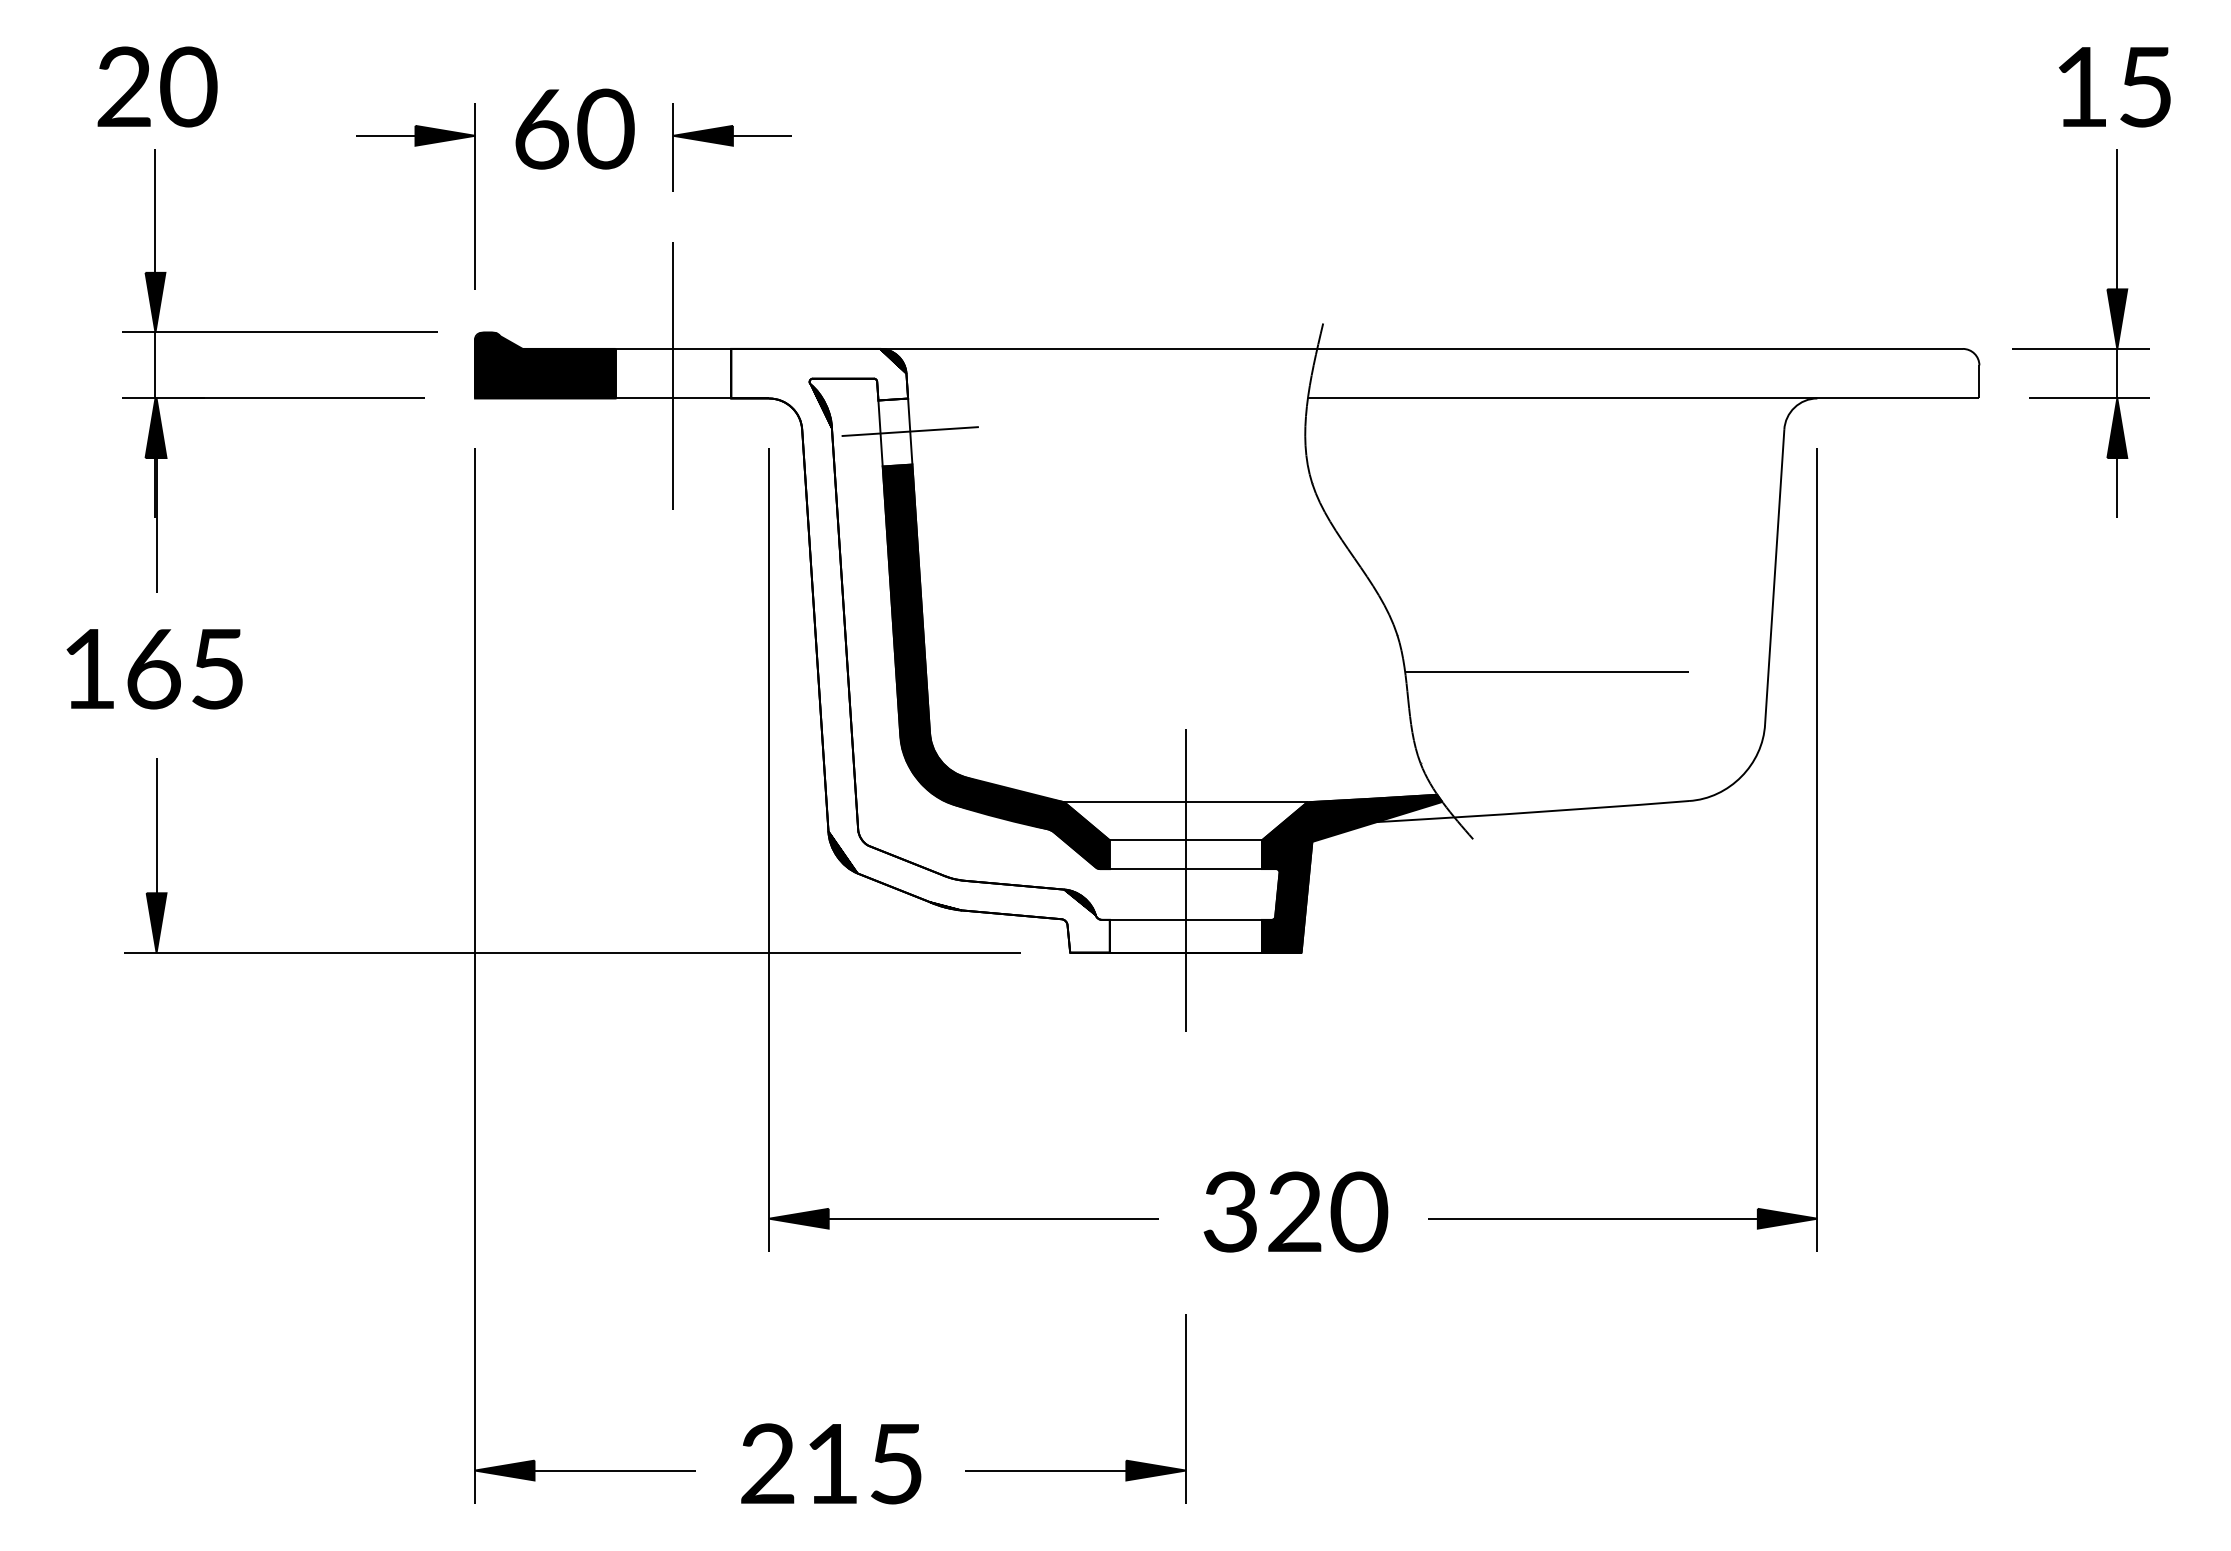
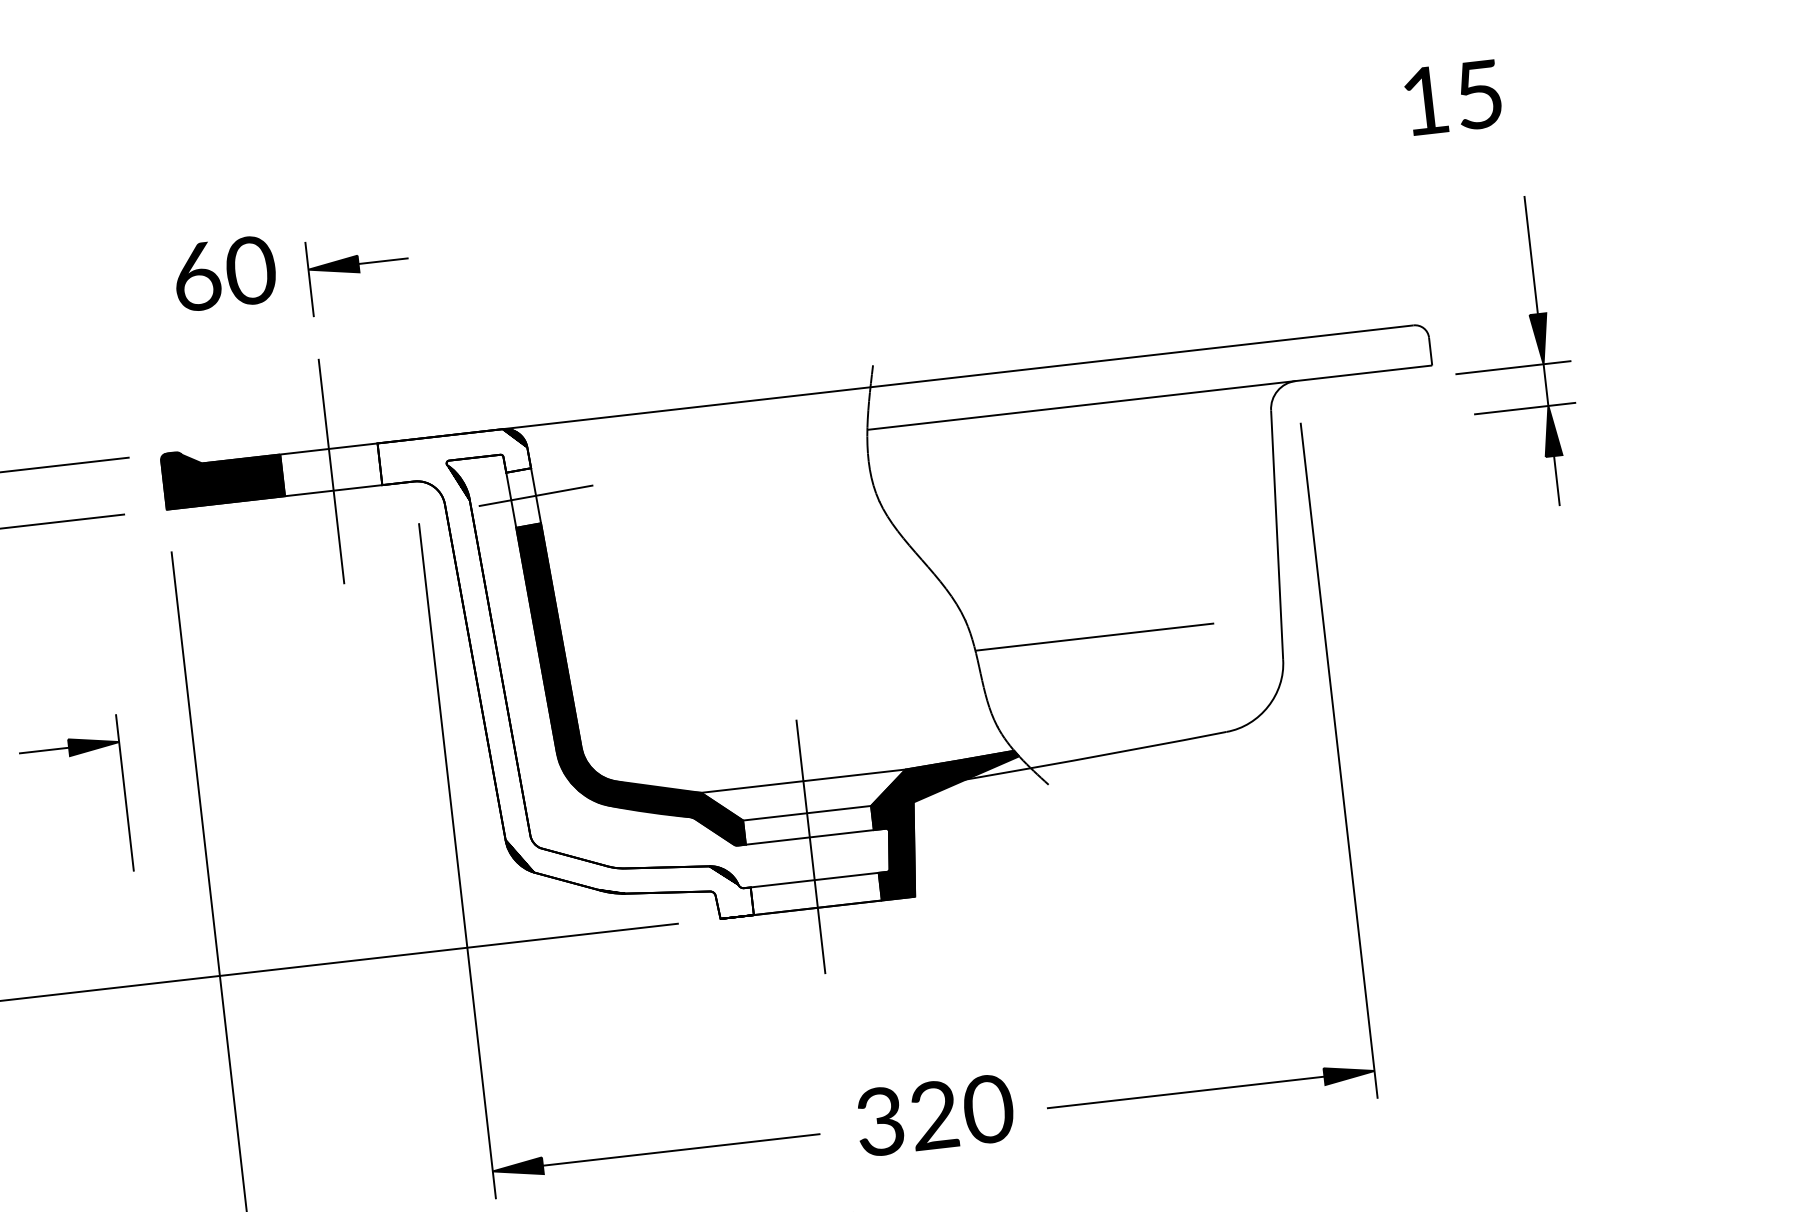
text: (2114, 87) -> (1452, 98), moved
part: (415, 146) -> (70, 756), moved
part: (2080, 348) -> (1512, 367), moved

